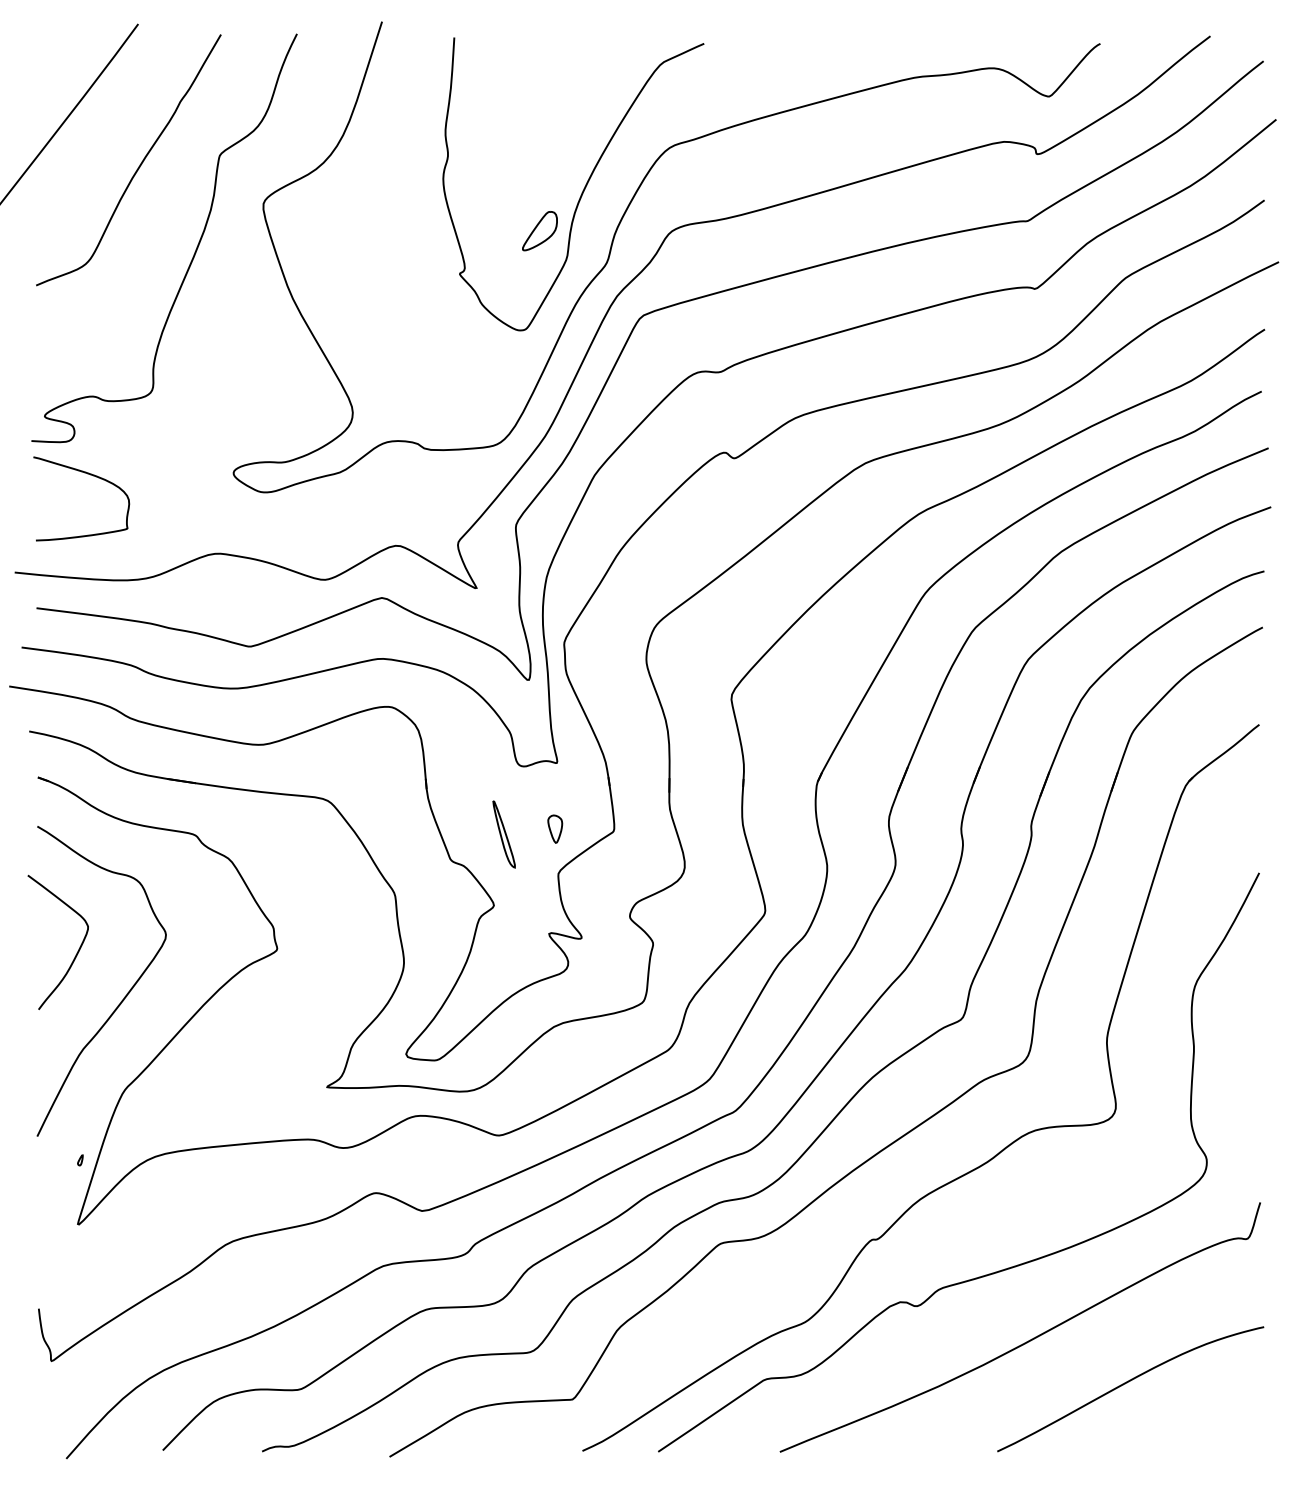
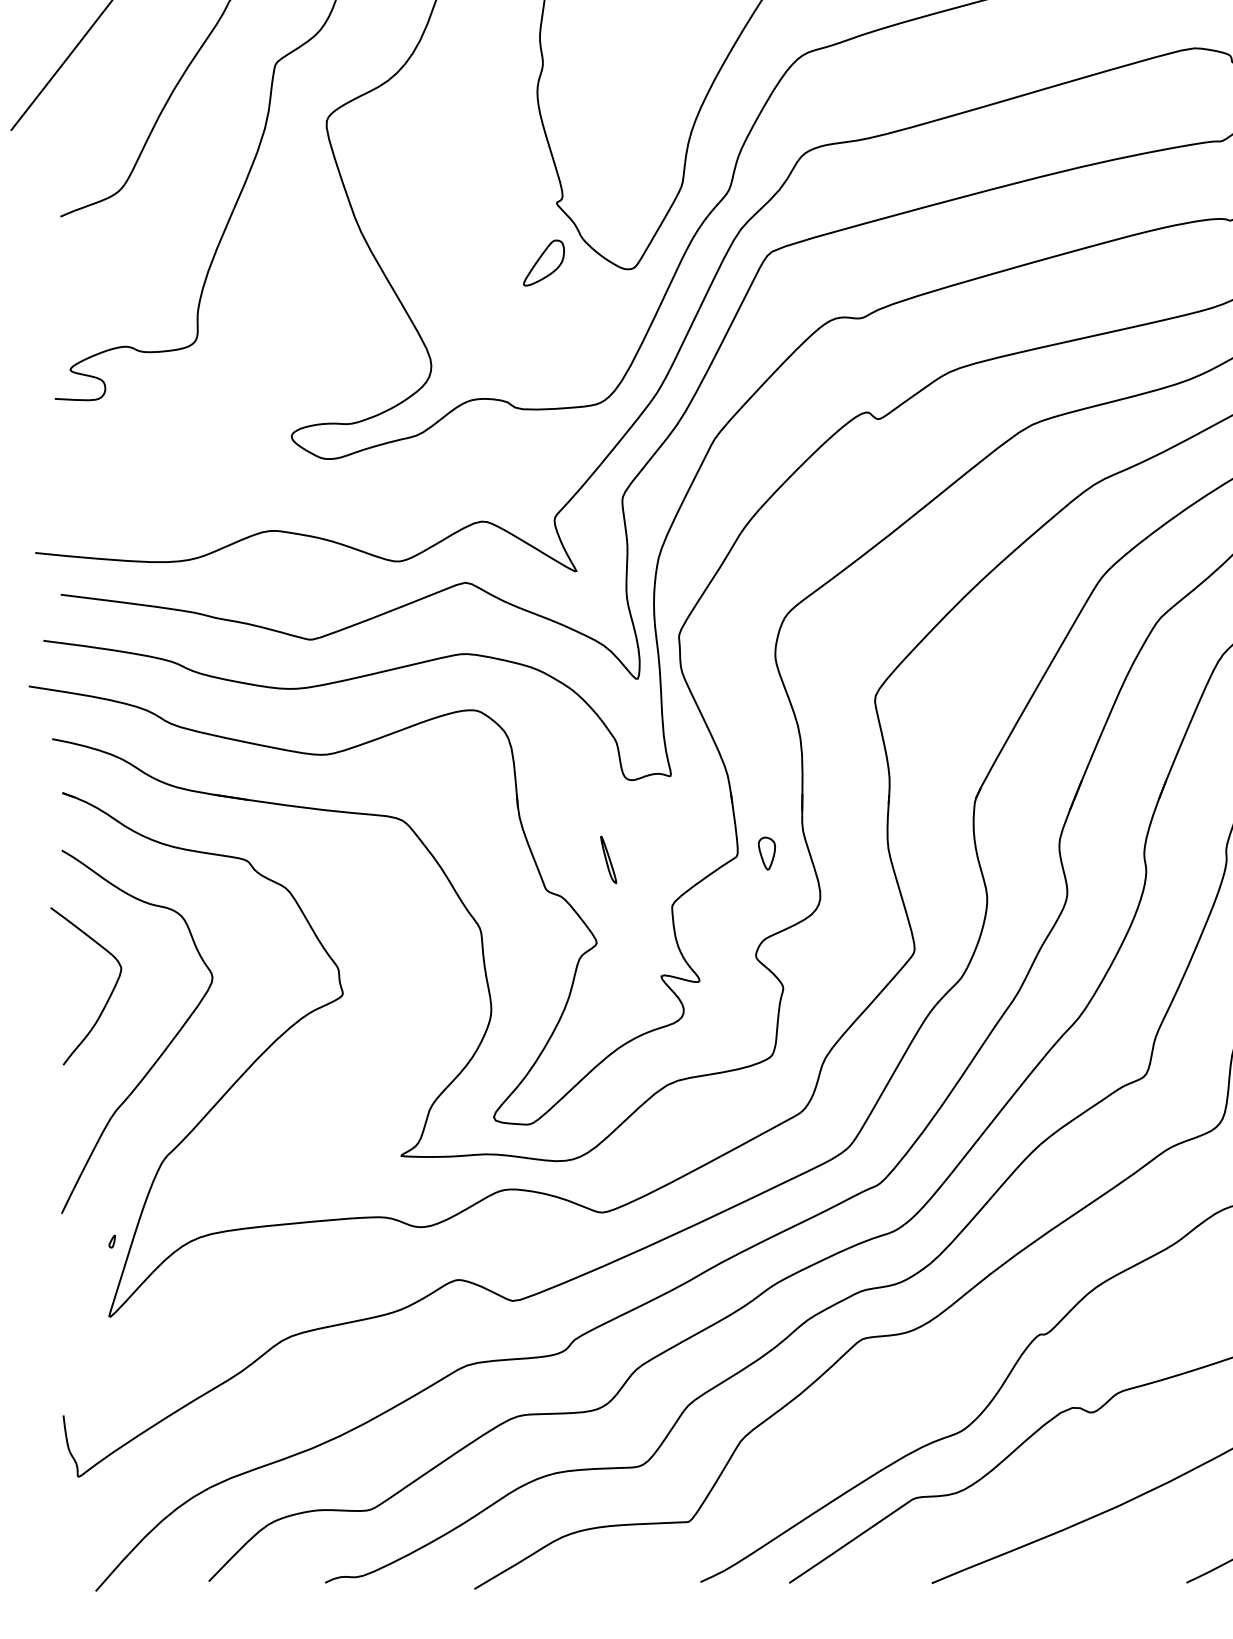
part: (539, 231) -> (543, 263), moved
curve: (90, 475) -> (124, 439), removed
part: (555, 828) -> (767, 852), moved
part: (503, 834) -> (607, 859), size x0.6

